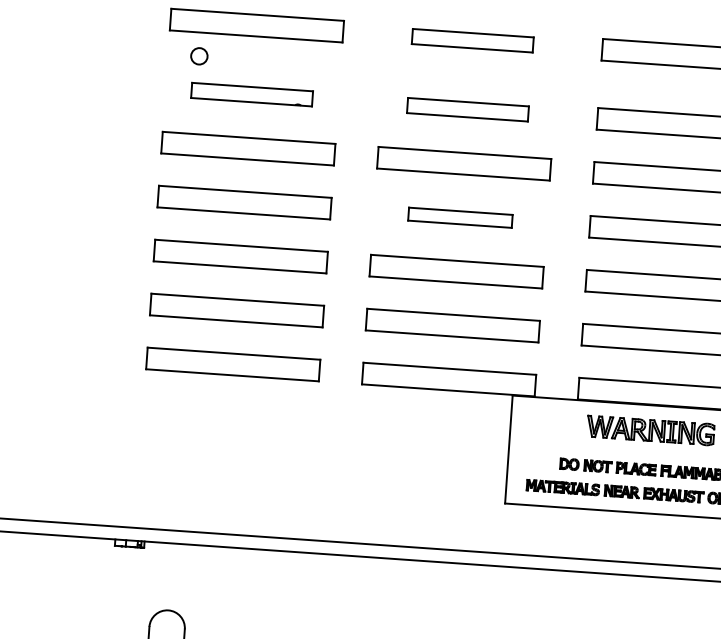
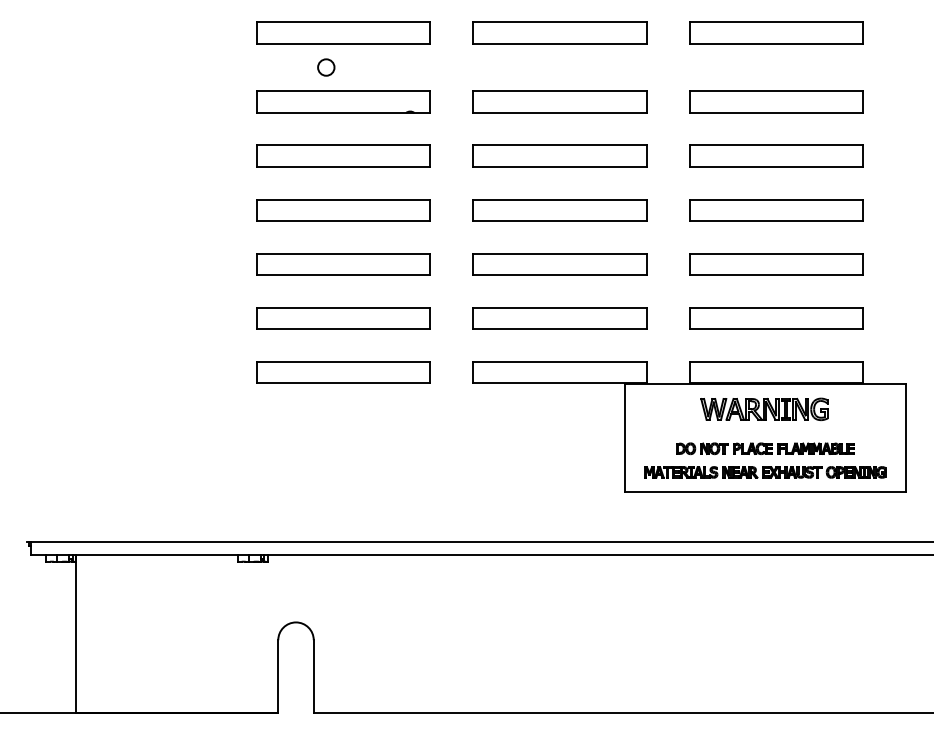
part: (472, 40) -> (559, 32), size x1.43
circle: (199, 56) -> (326, 67), moved
part: (252, 94) -> (343, 101), size x1.43
part: (467, 109) -> (559, 101), size x1.43
part: (459, 217) -> (559, 210), size x1.67

